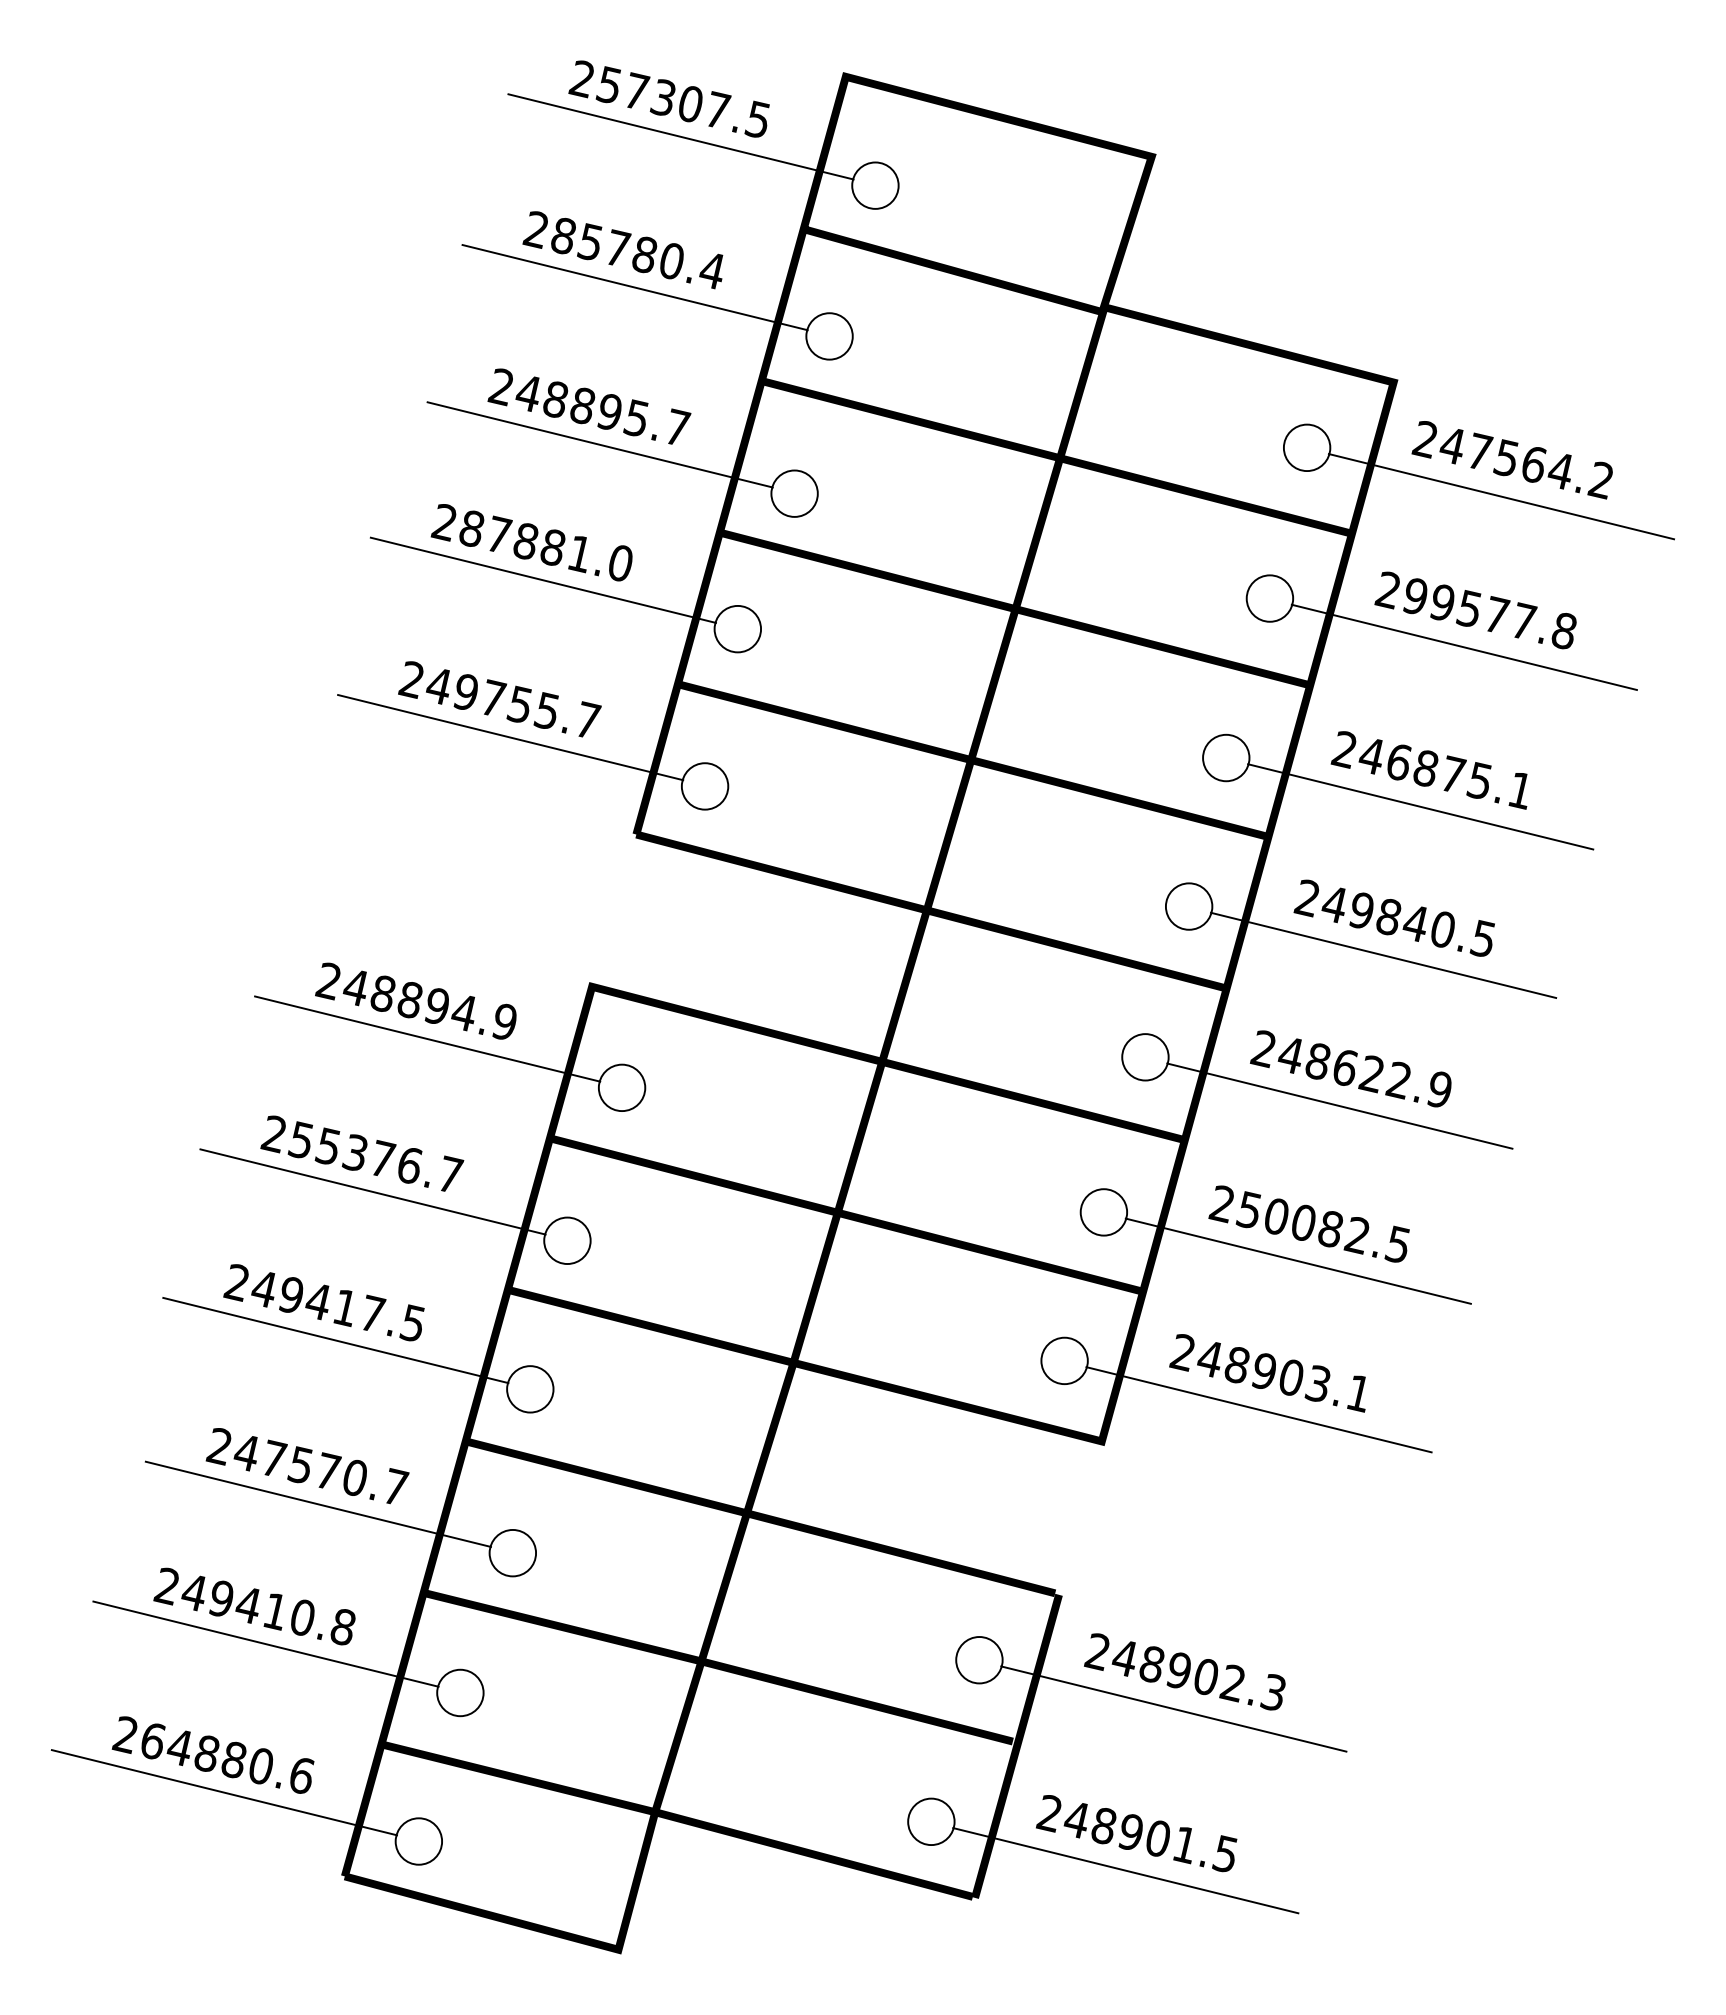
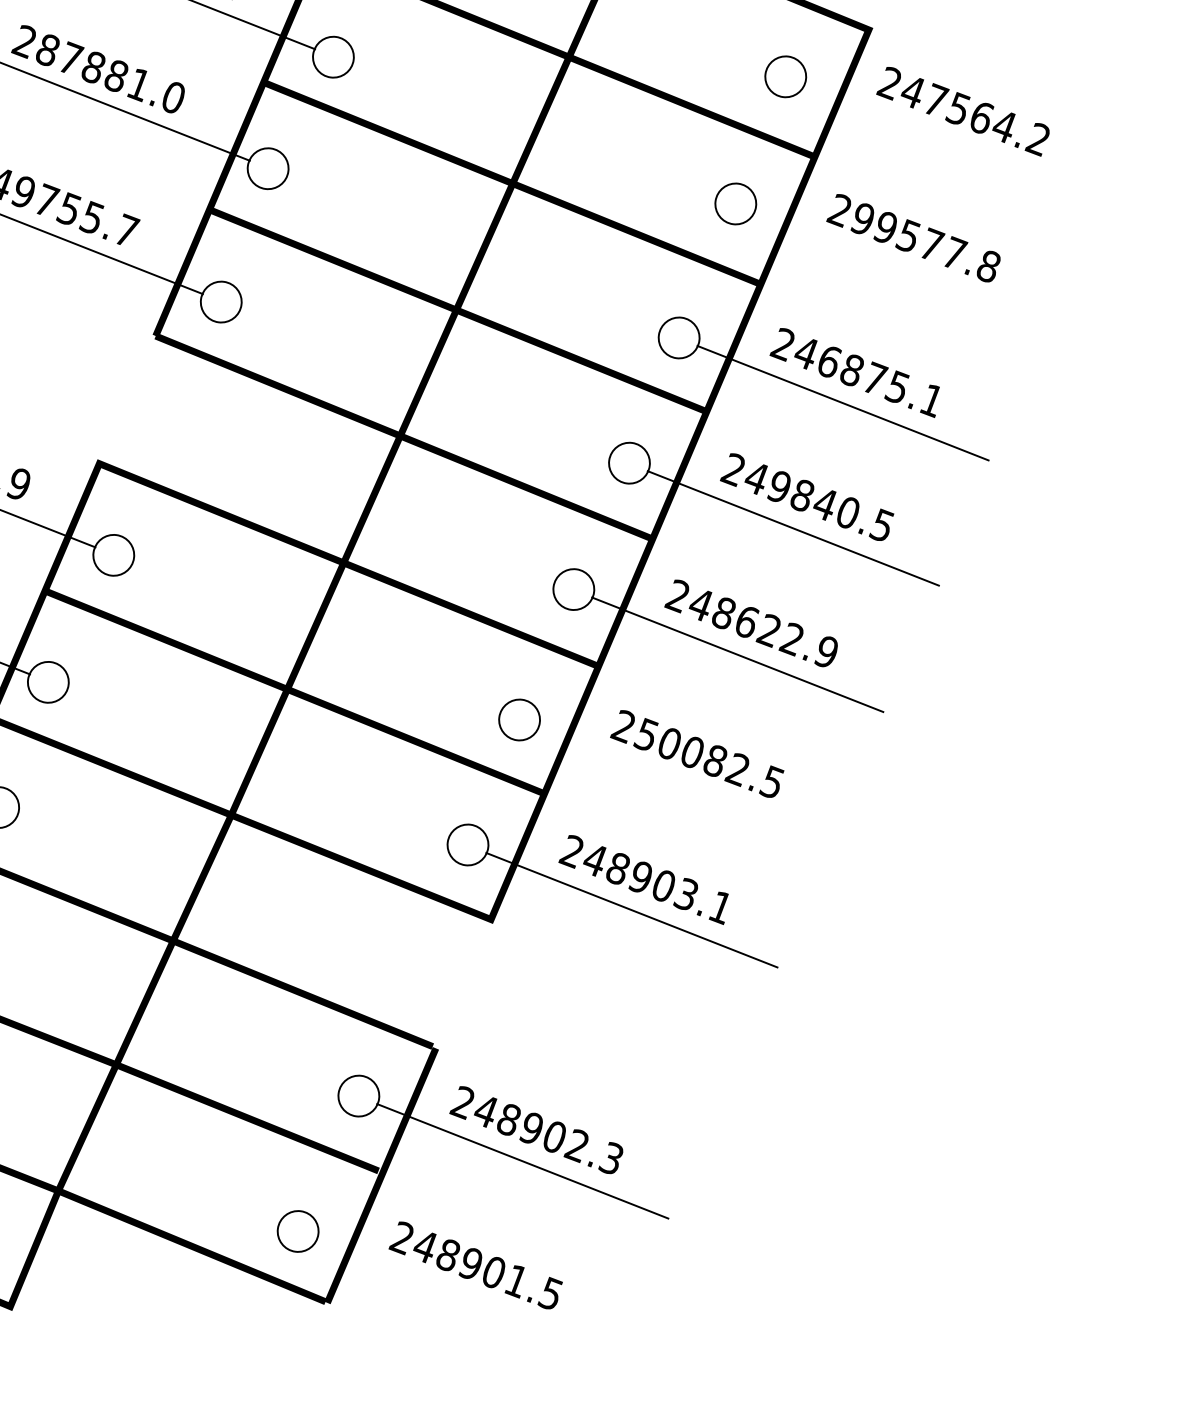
line: (1501, 496) -> (949, 141), removed
line: (1463, 646) -> (899, 268), removed
line: (1297, 1260) -> (682, 784), removed
line: (1125, 1870) -> (461, 1296), removed

